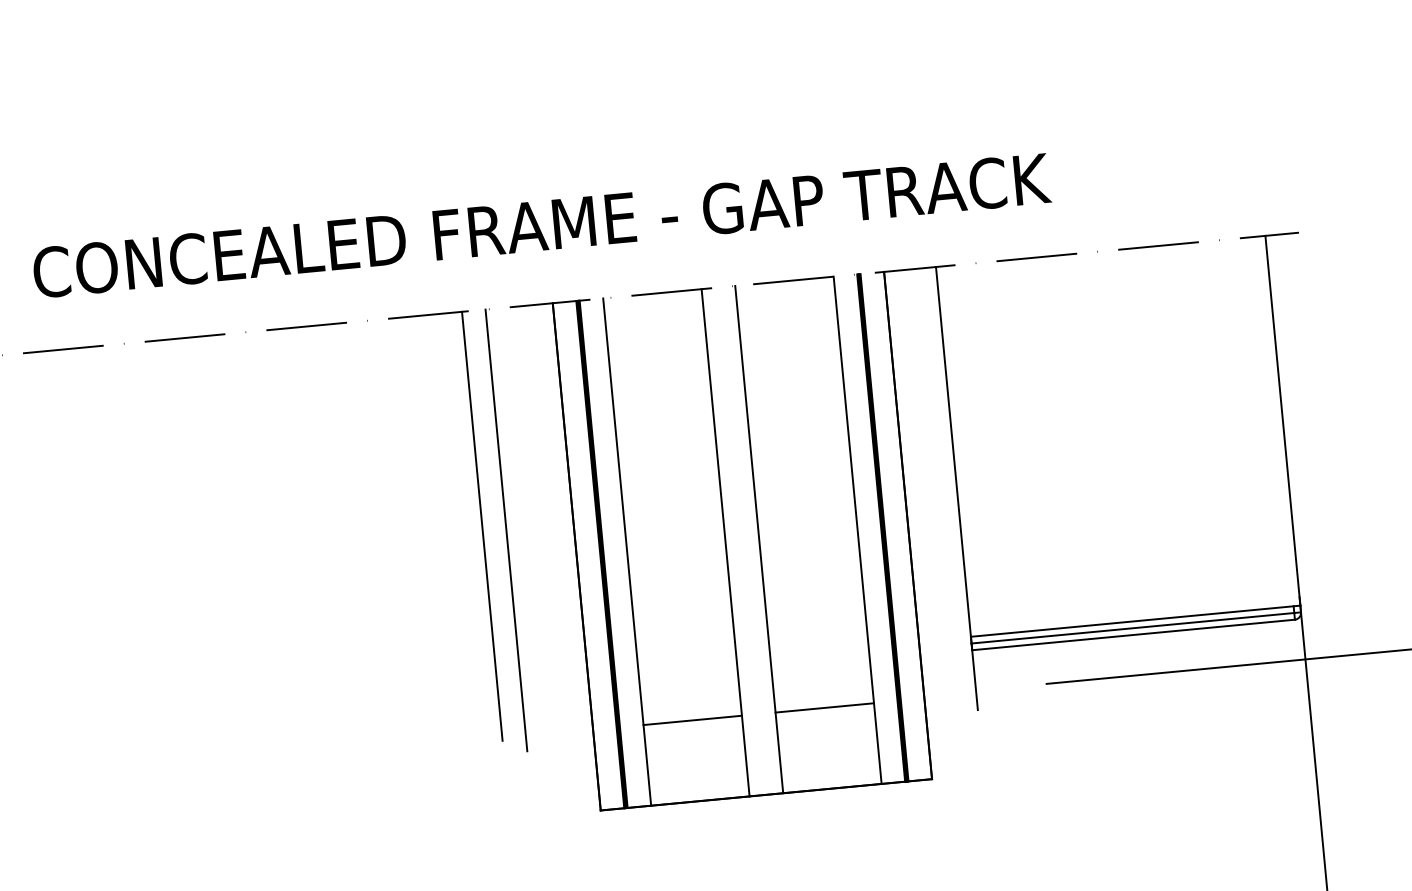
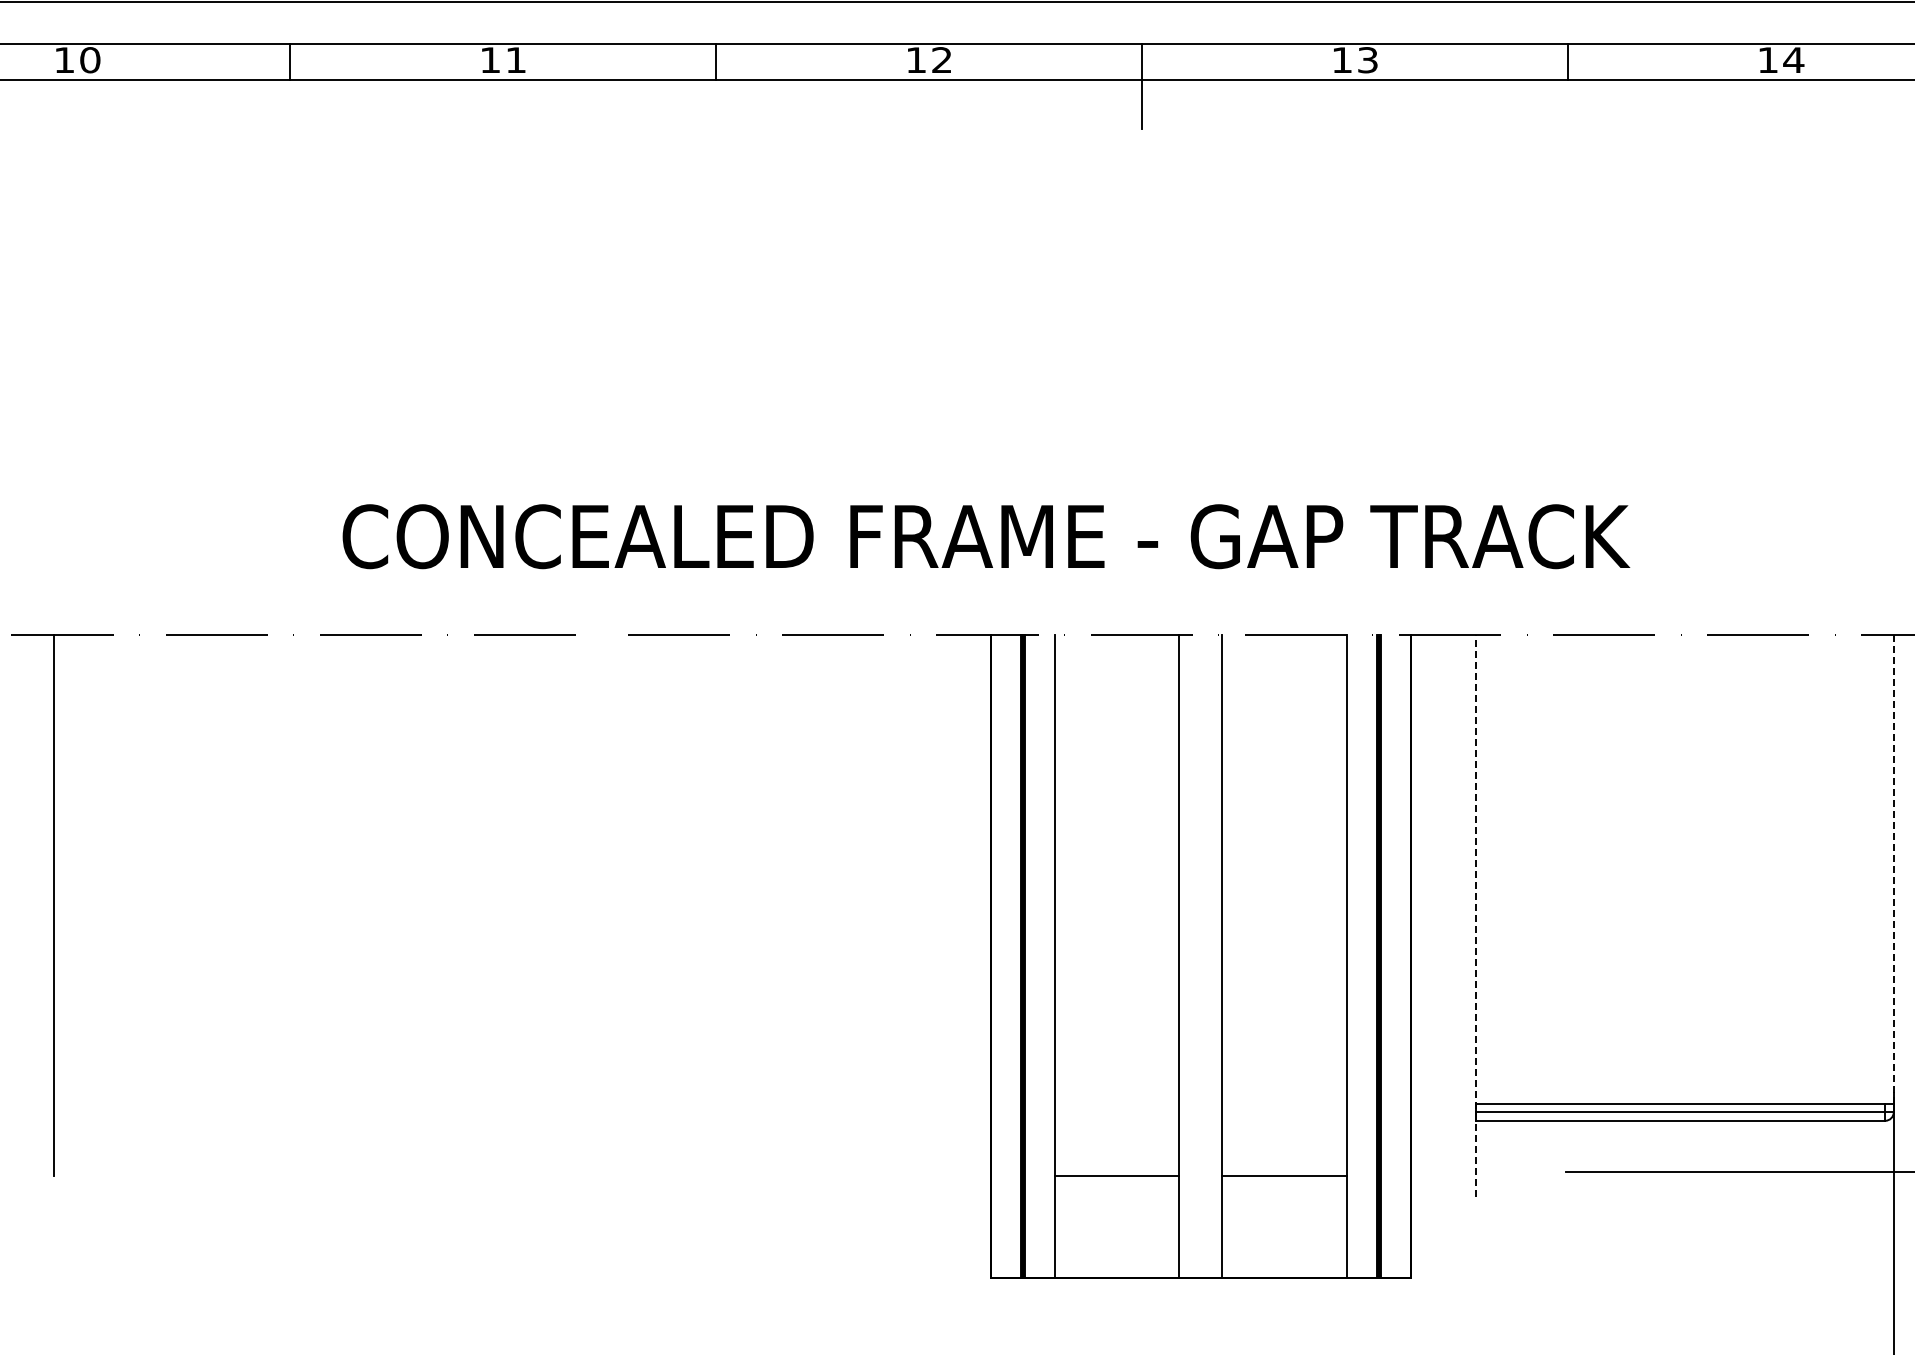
line: (1282, 421) -> (1893, 870), solid -> dashed
line: (956, 488) -> (1476, 915), solid -> dashed
line: (481, 525) -> (875, 906), removed
line: (506, 529) -> (905, 914), removed

